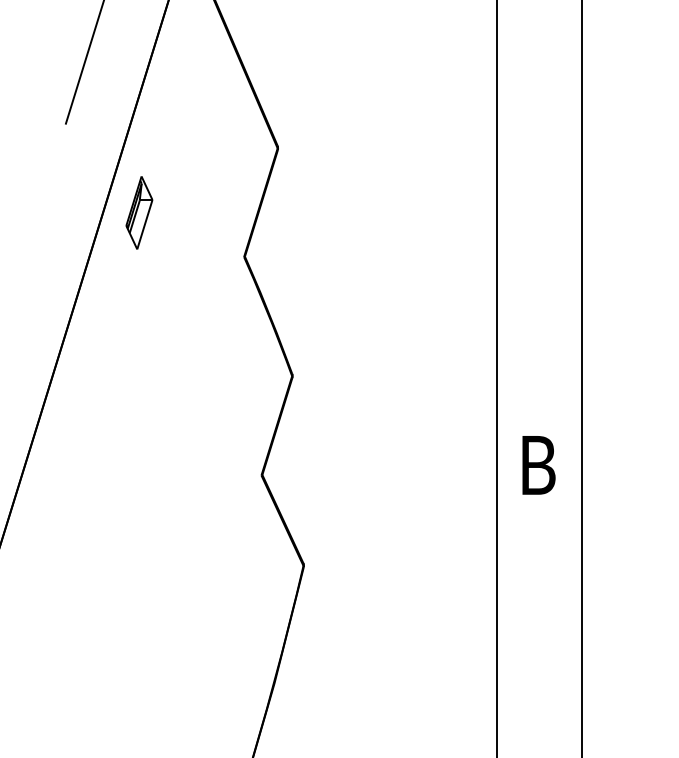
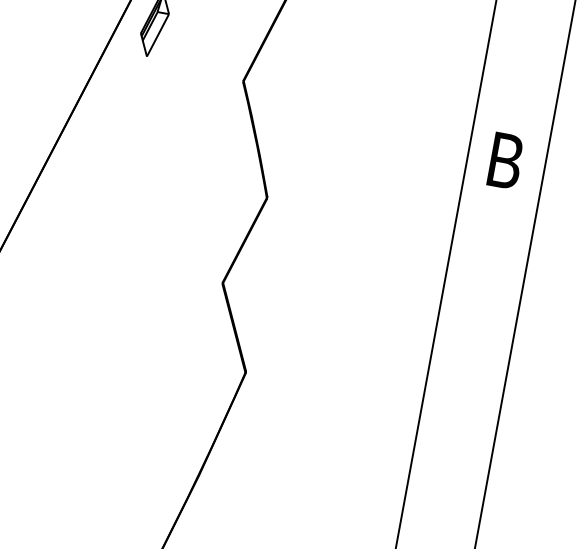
text: (538, 465) -> (505, 161), moved

